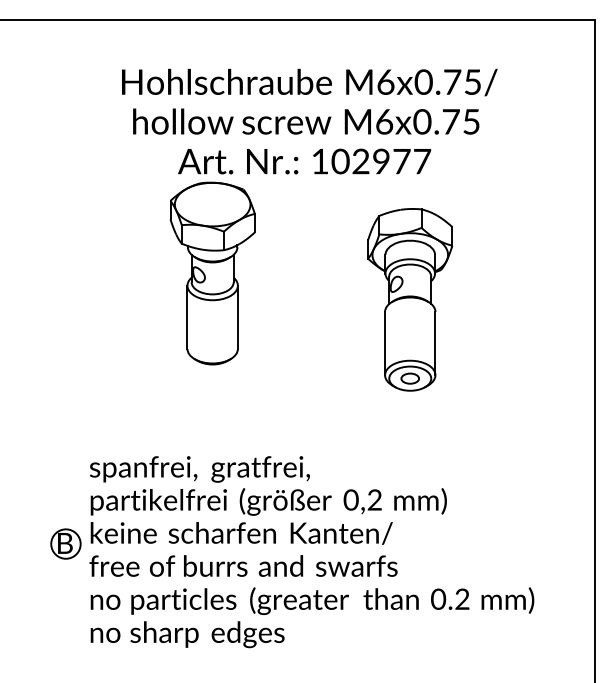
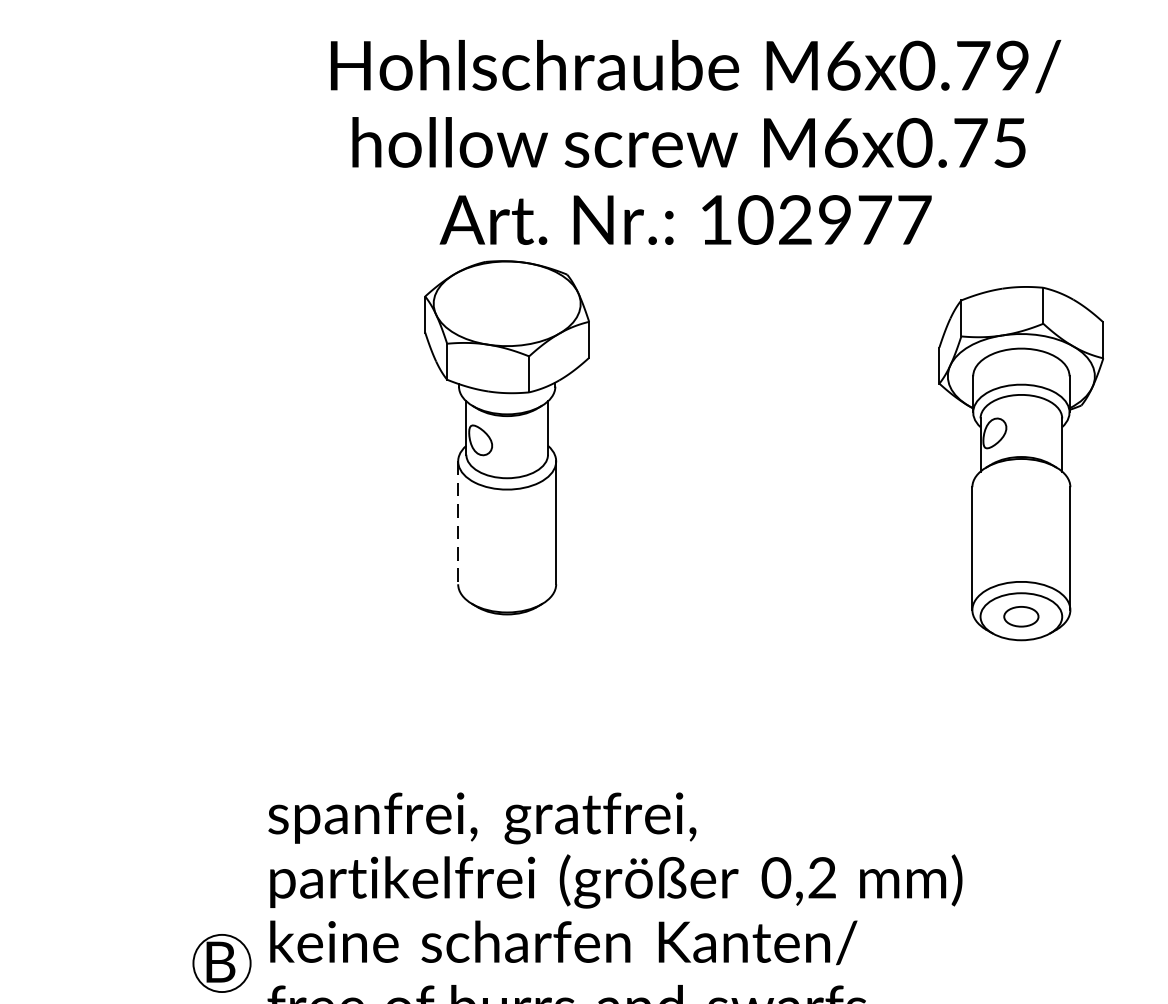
text: (472, 81) -> (1012, 64), M6x0.75/ -> M6x0.79/
part: (410, 299) -> (1021, 462), moved
line: (187, 317) -> (458, 523), solid -> dashed

